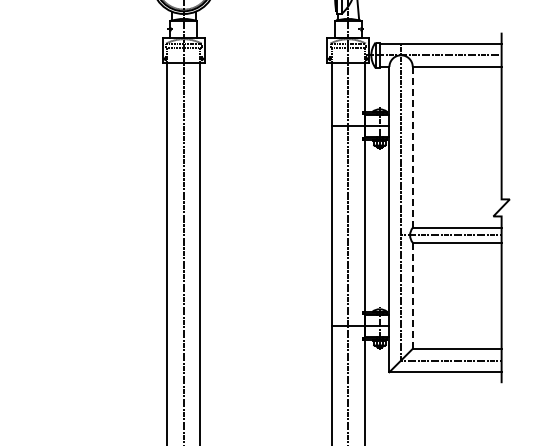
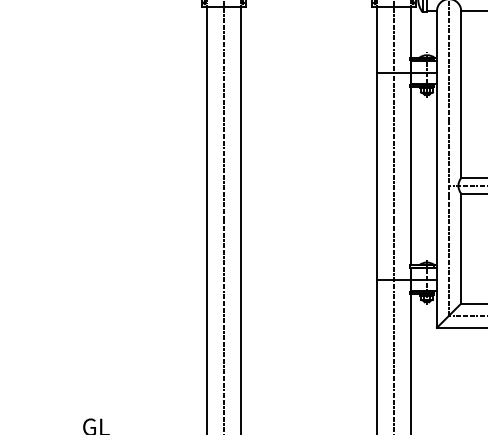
line: (412, 147) -> (460, 94), dashed -> solid
line: (412, 296) -> (460, 249), dashed -> solid

